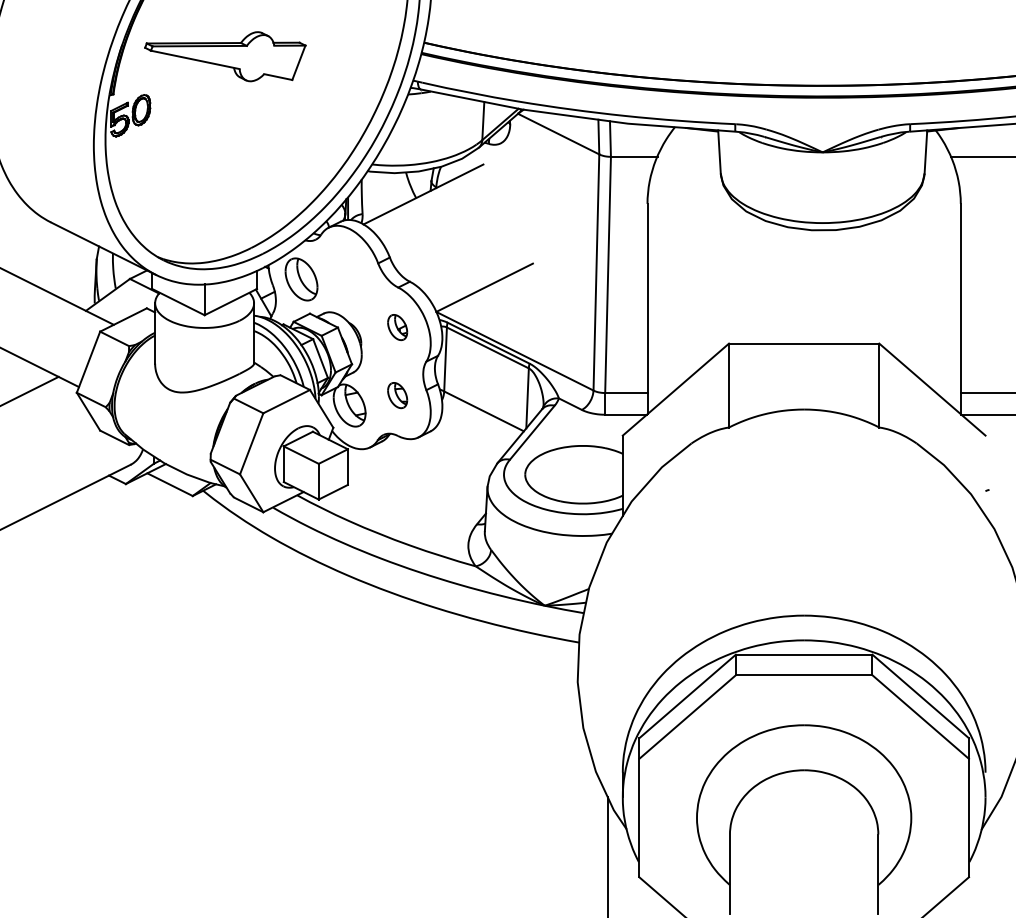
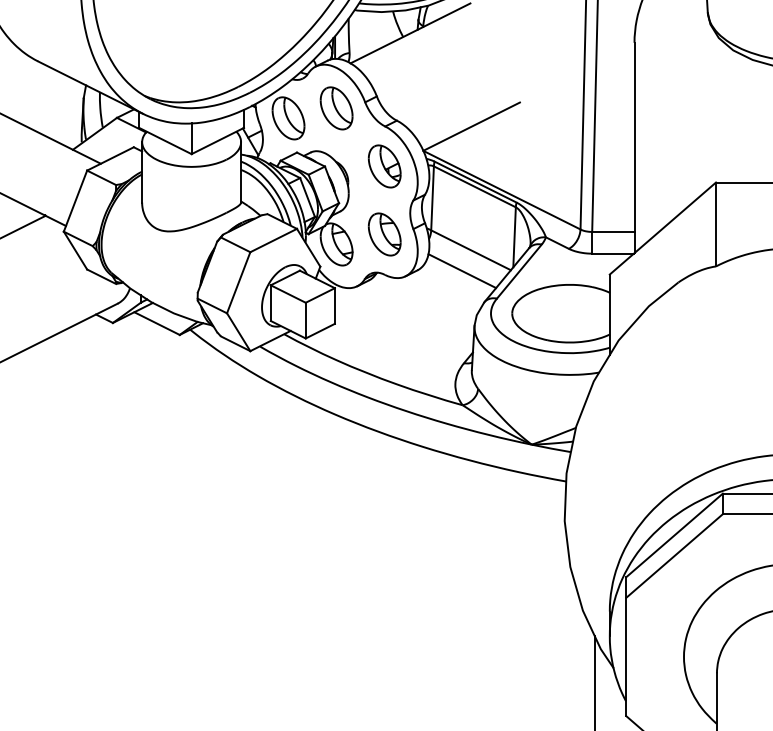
part: (349, 269) -> (336, 108), added
part: (397, 327) -> (384, 166), size x1.67
part: (397, 395) -> (384, 234), size x1.67
line: (475, 432) -> (462, 271), added

